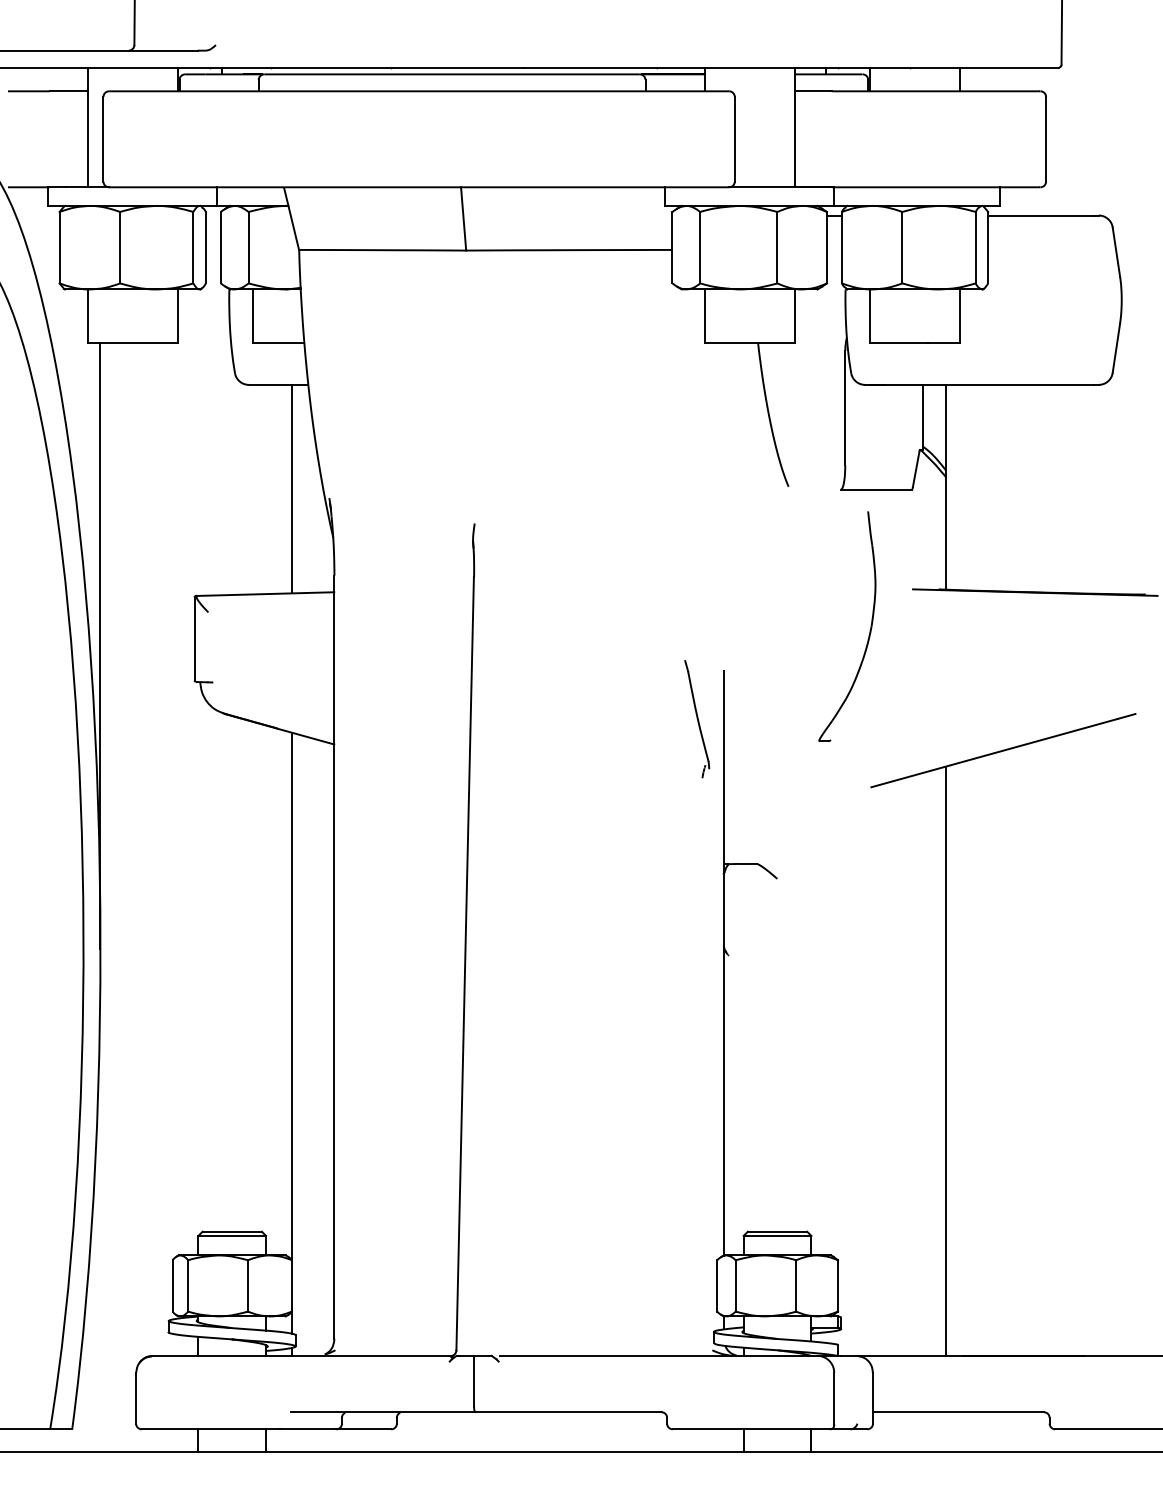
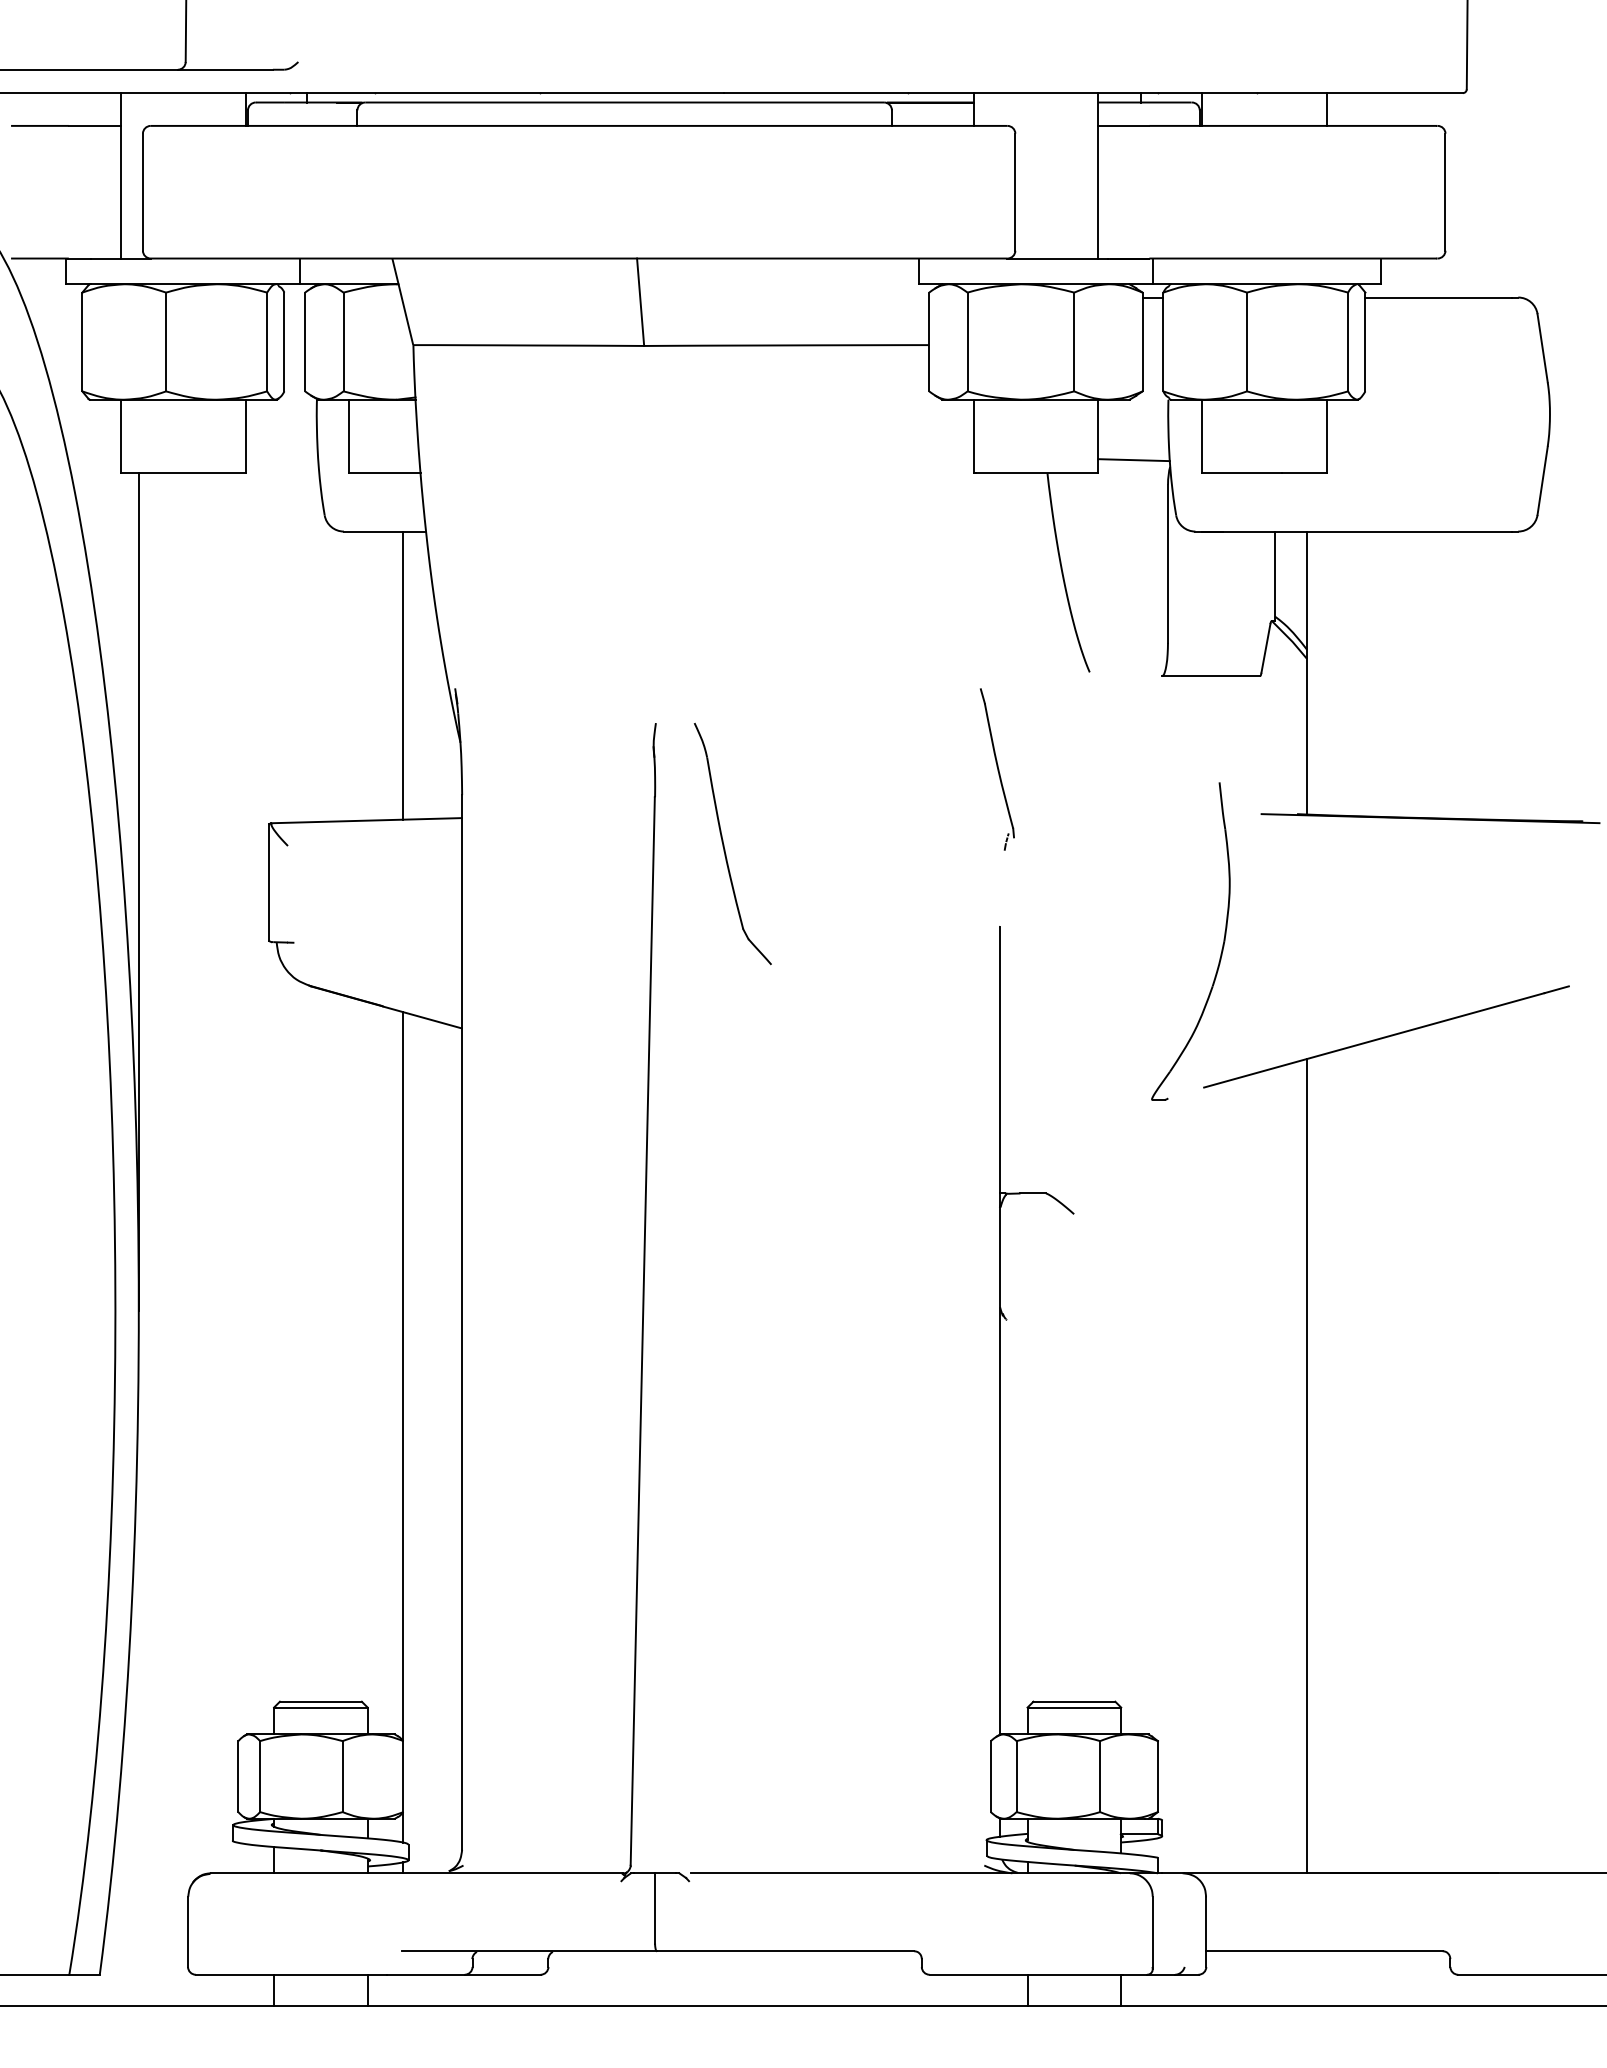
line: (820, 333) -> (1133, 460), added
part: (524, 611) -> (724, 844), added
part: (869, 632) -> (1221, 949), moved
part: (697, 719) -> (997, 769), moved

